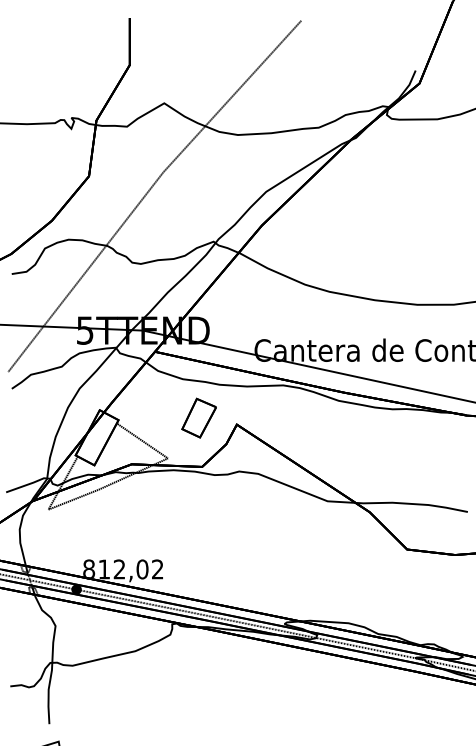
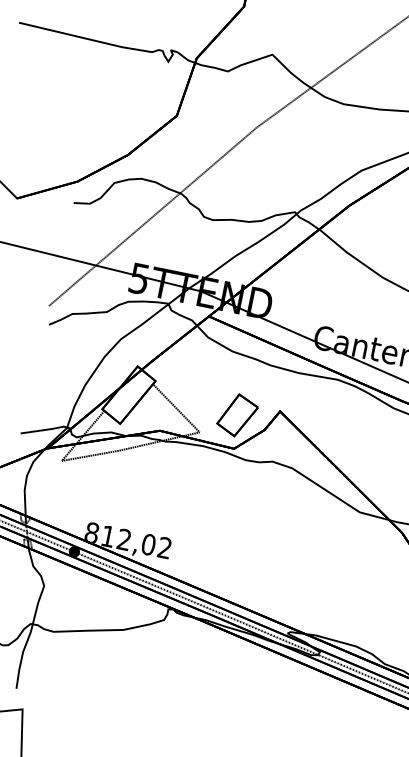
part: (198, 417) -> (237, 414), moved

